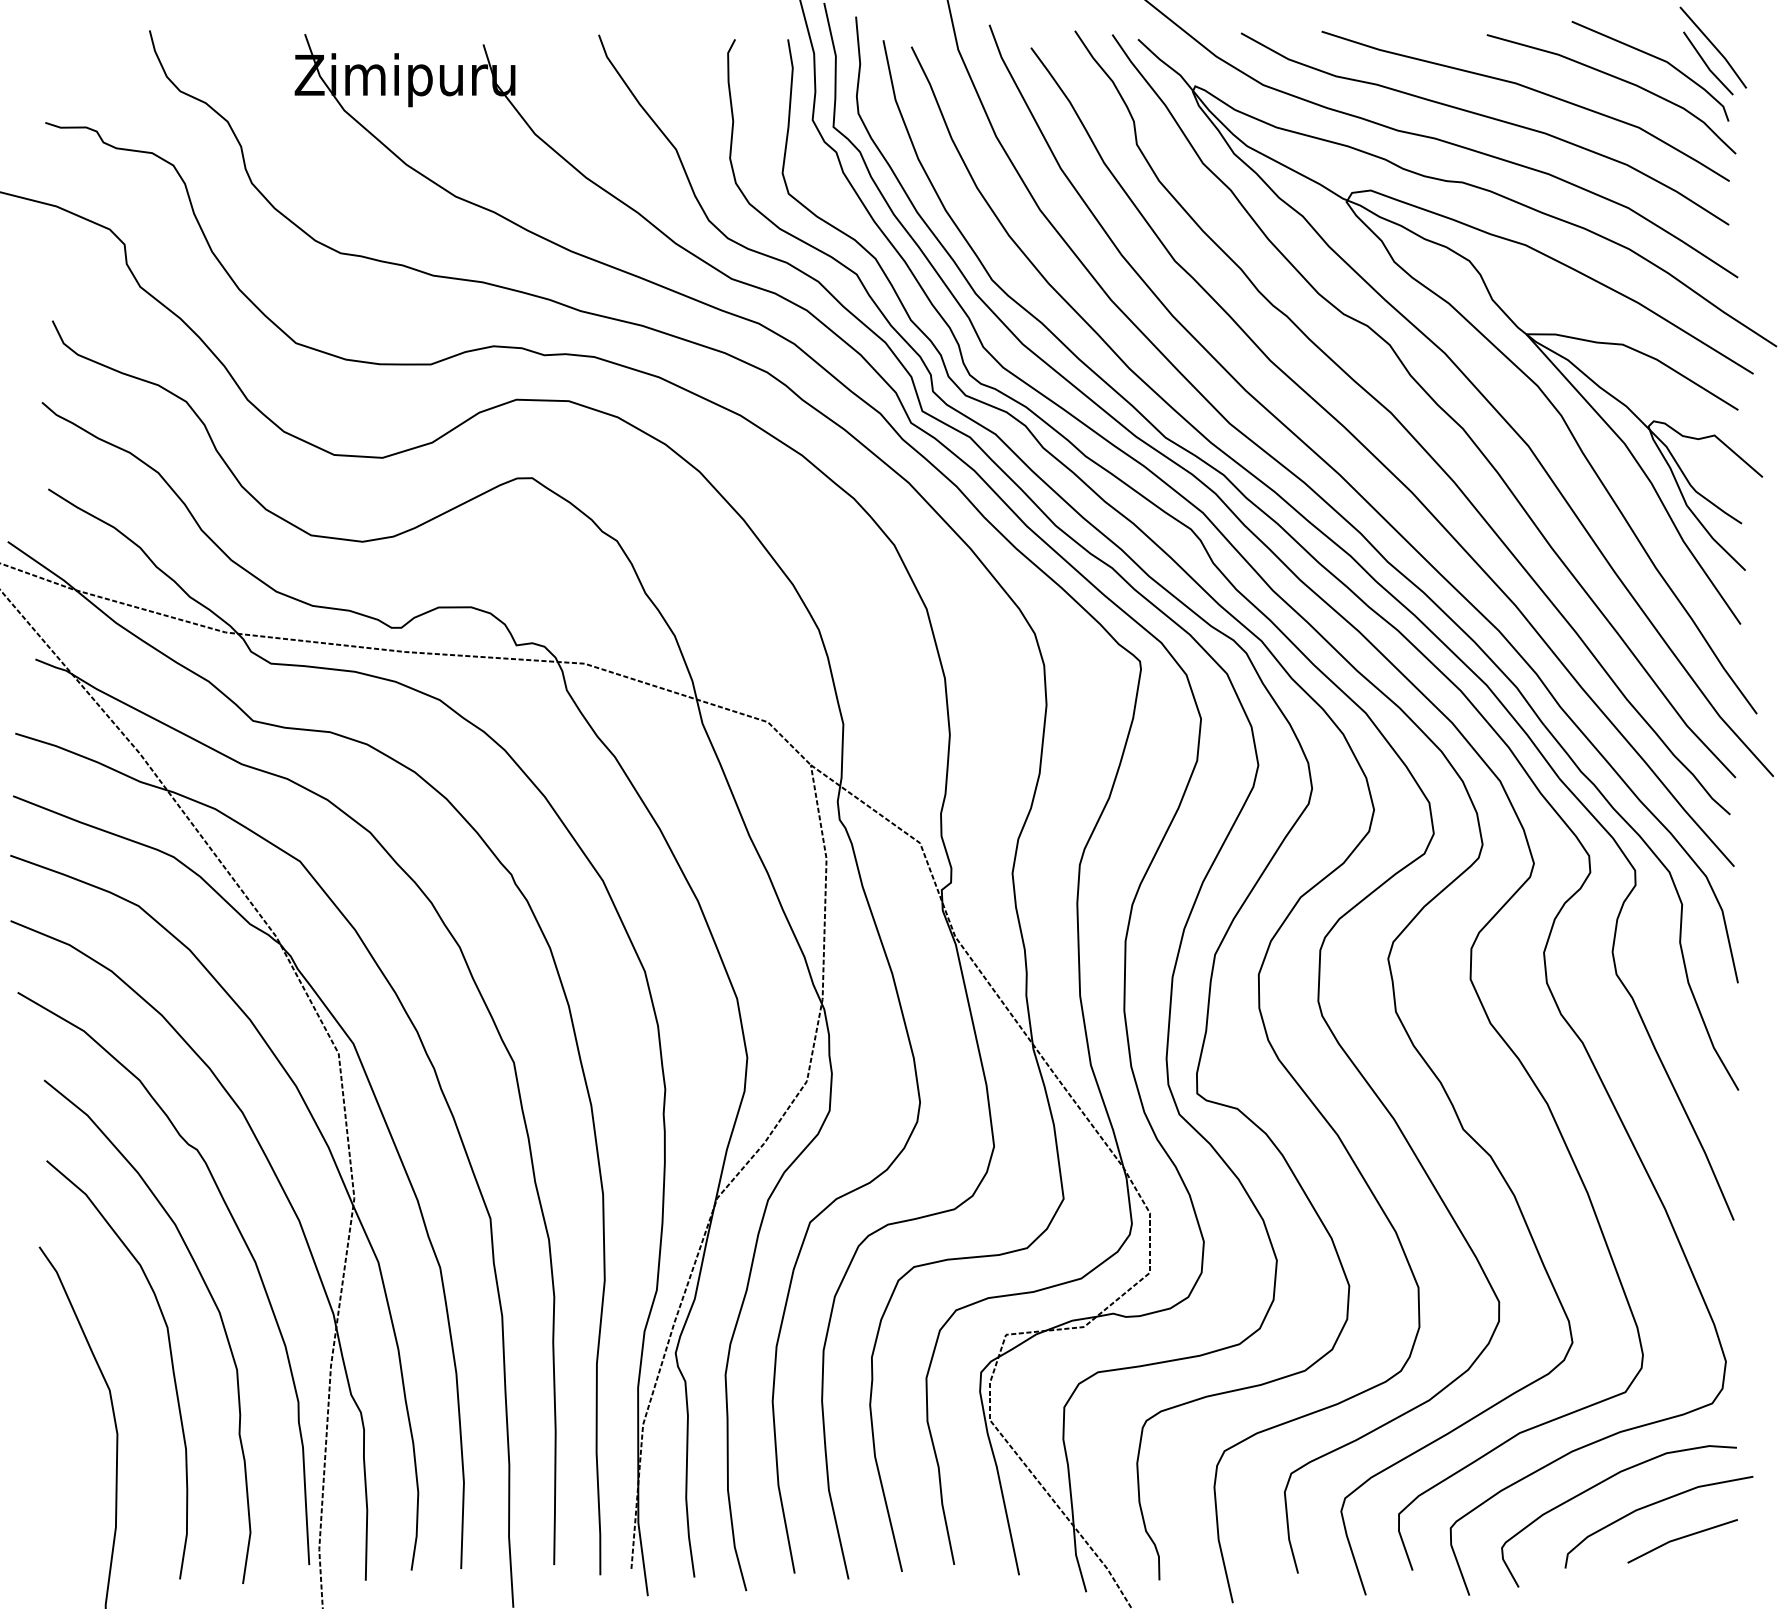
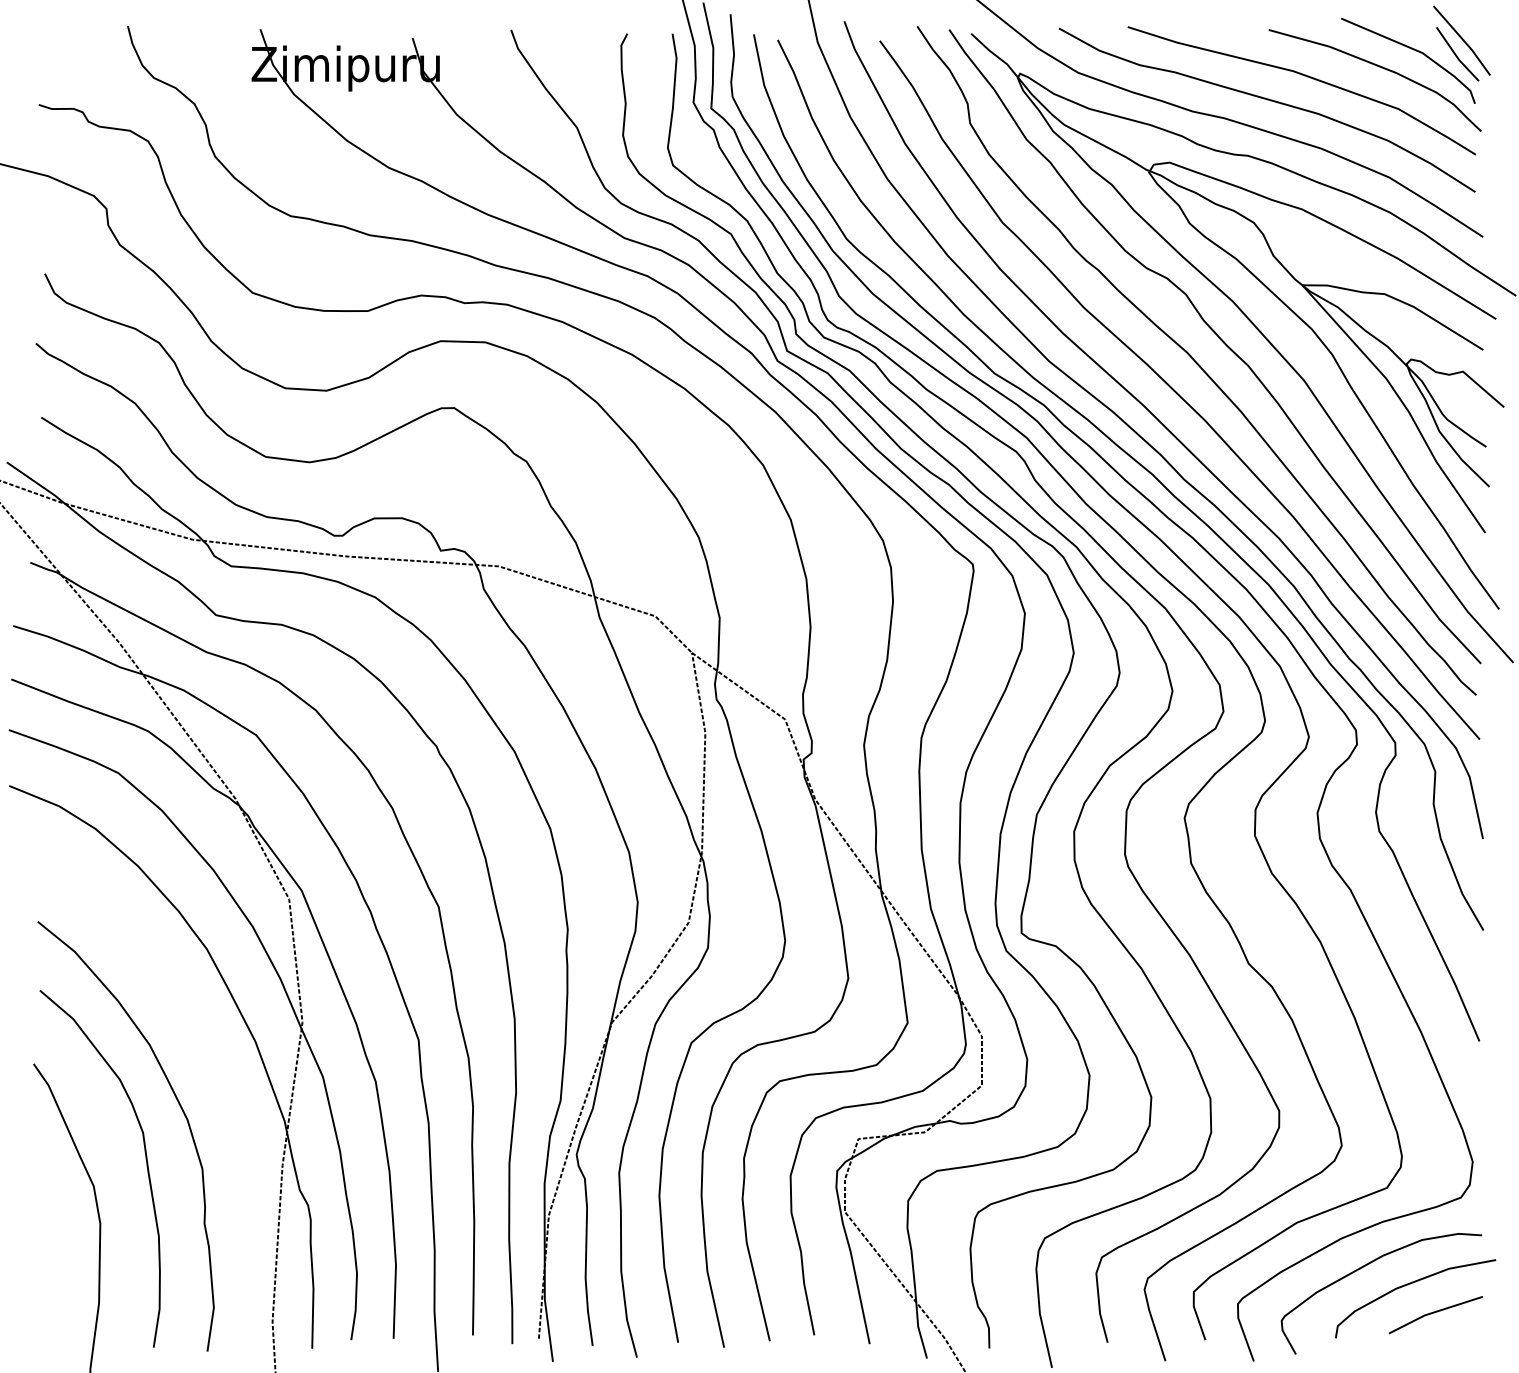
curve: (242, 1239) -> (207, 1057), removed

